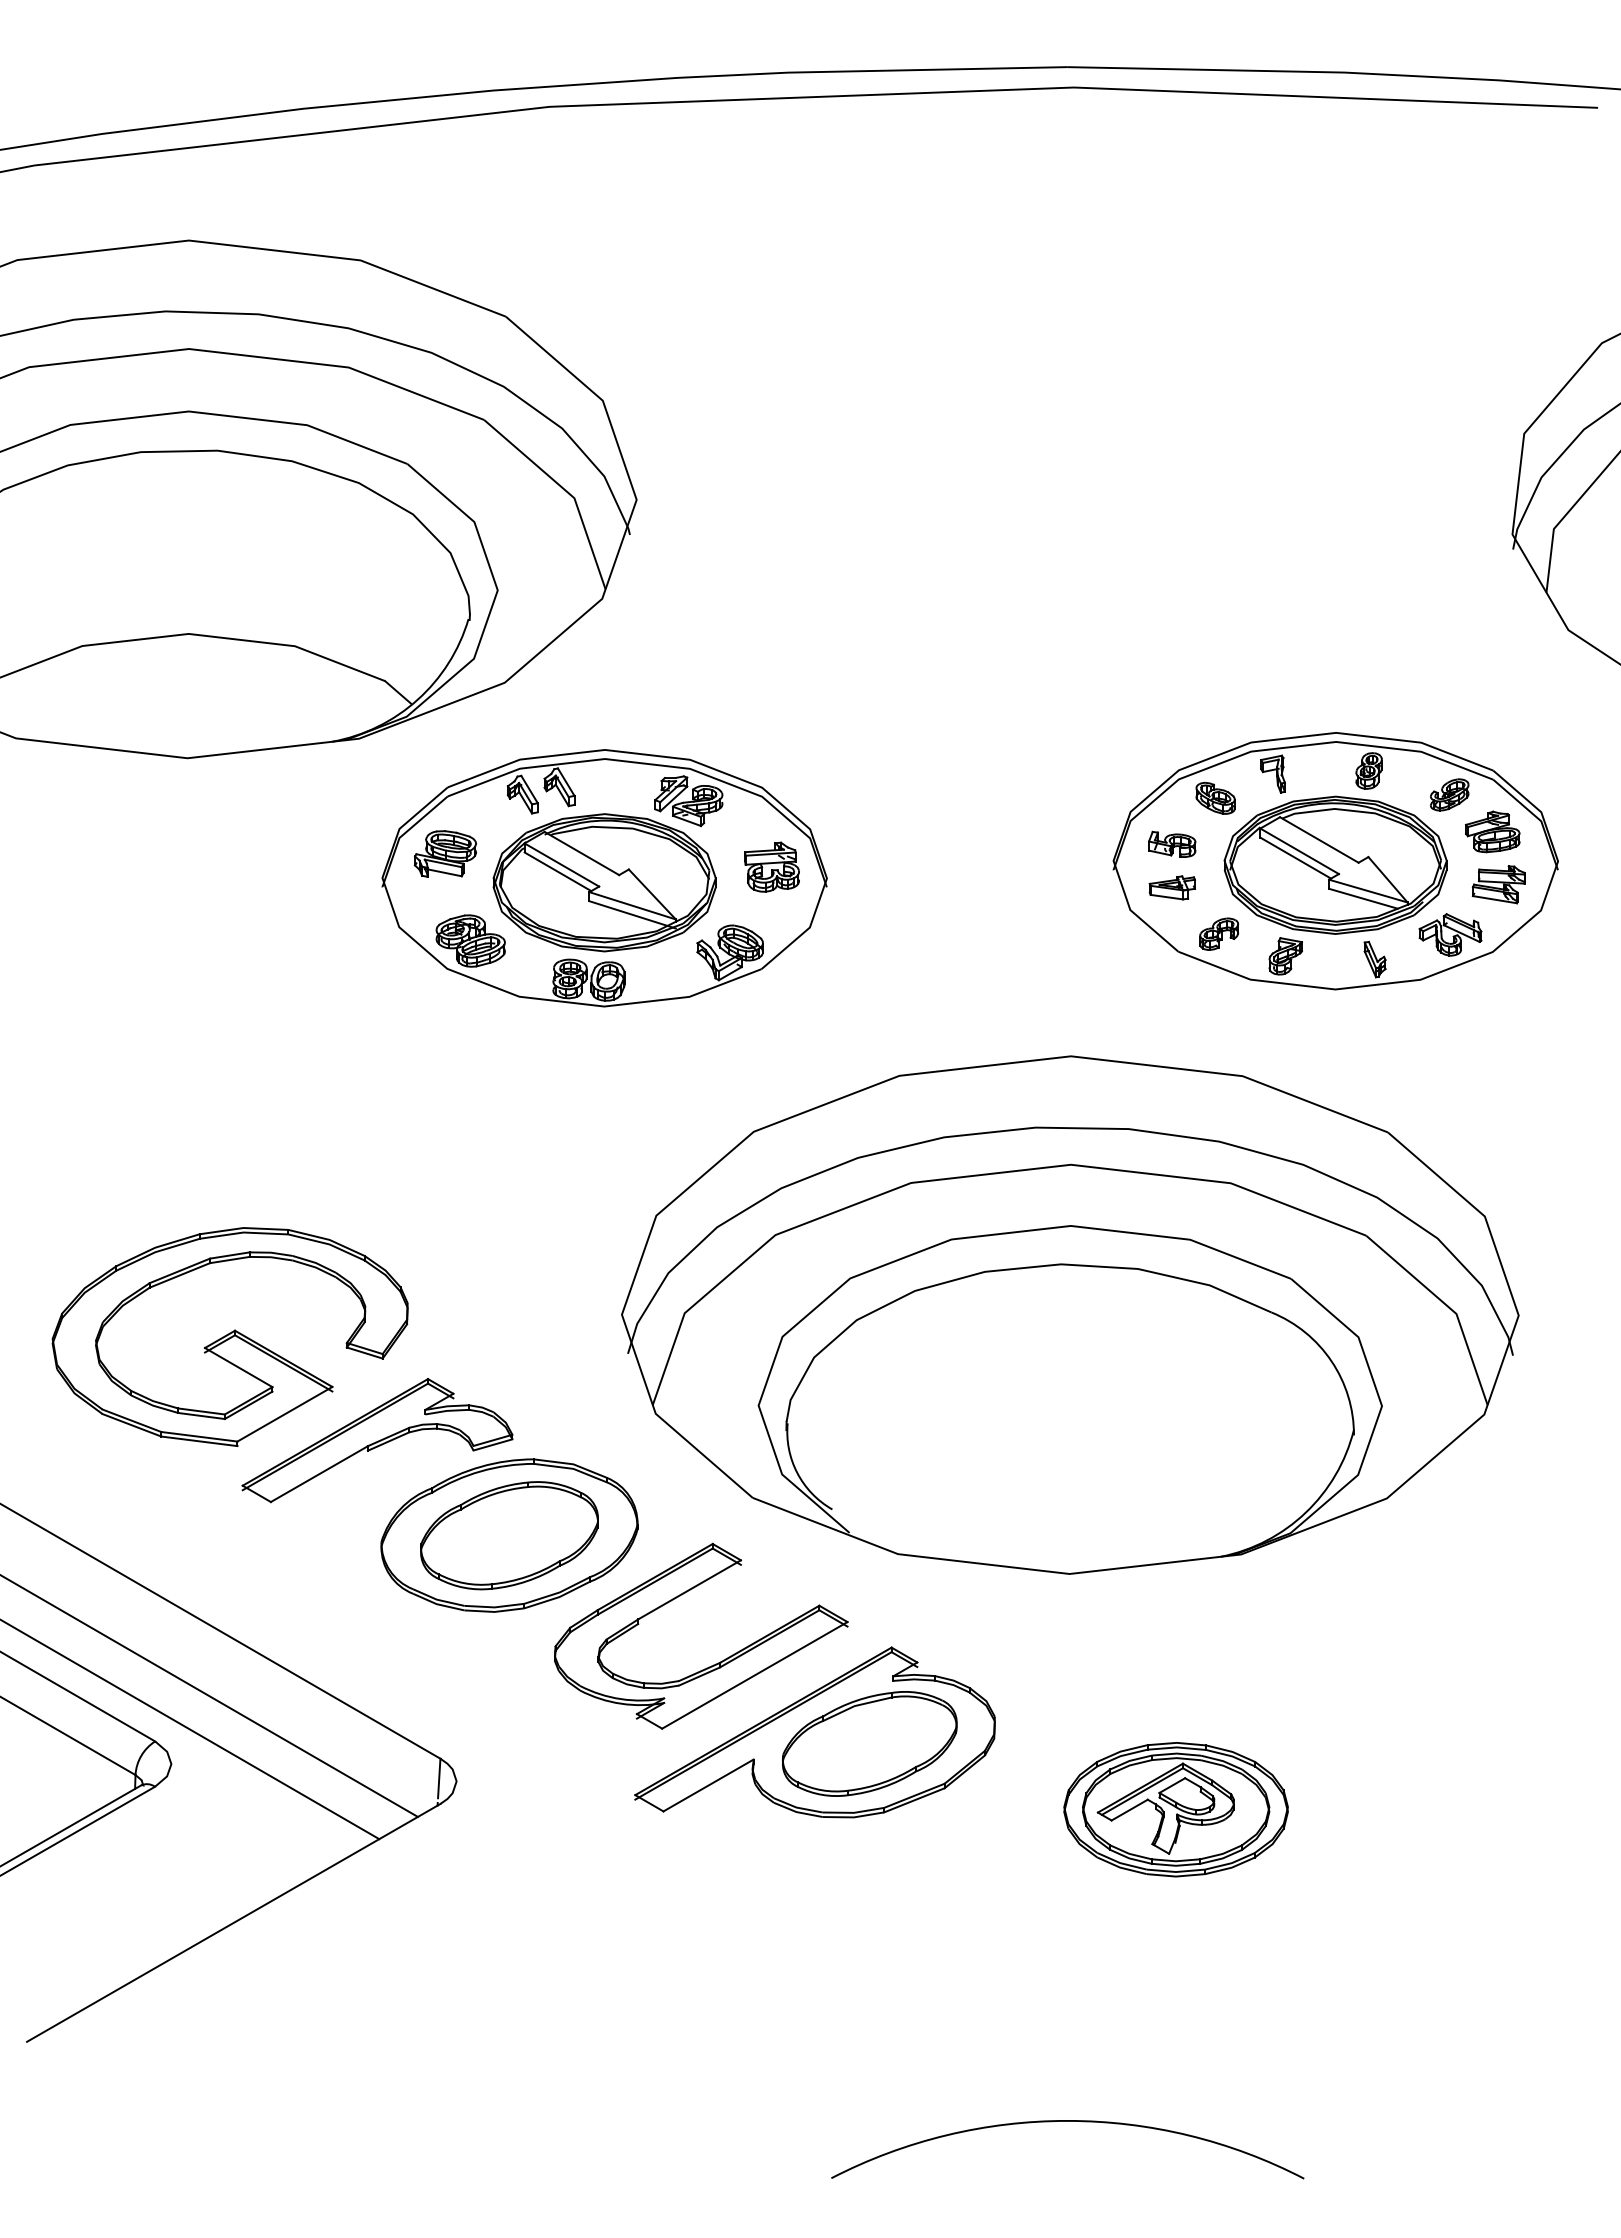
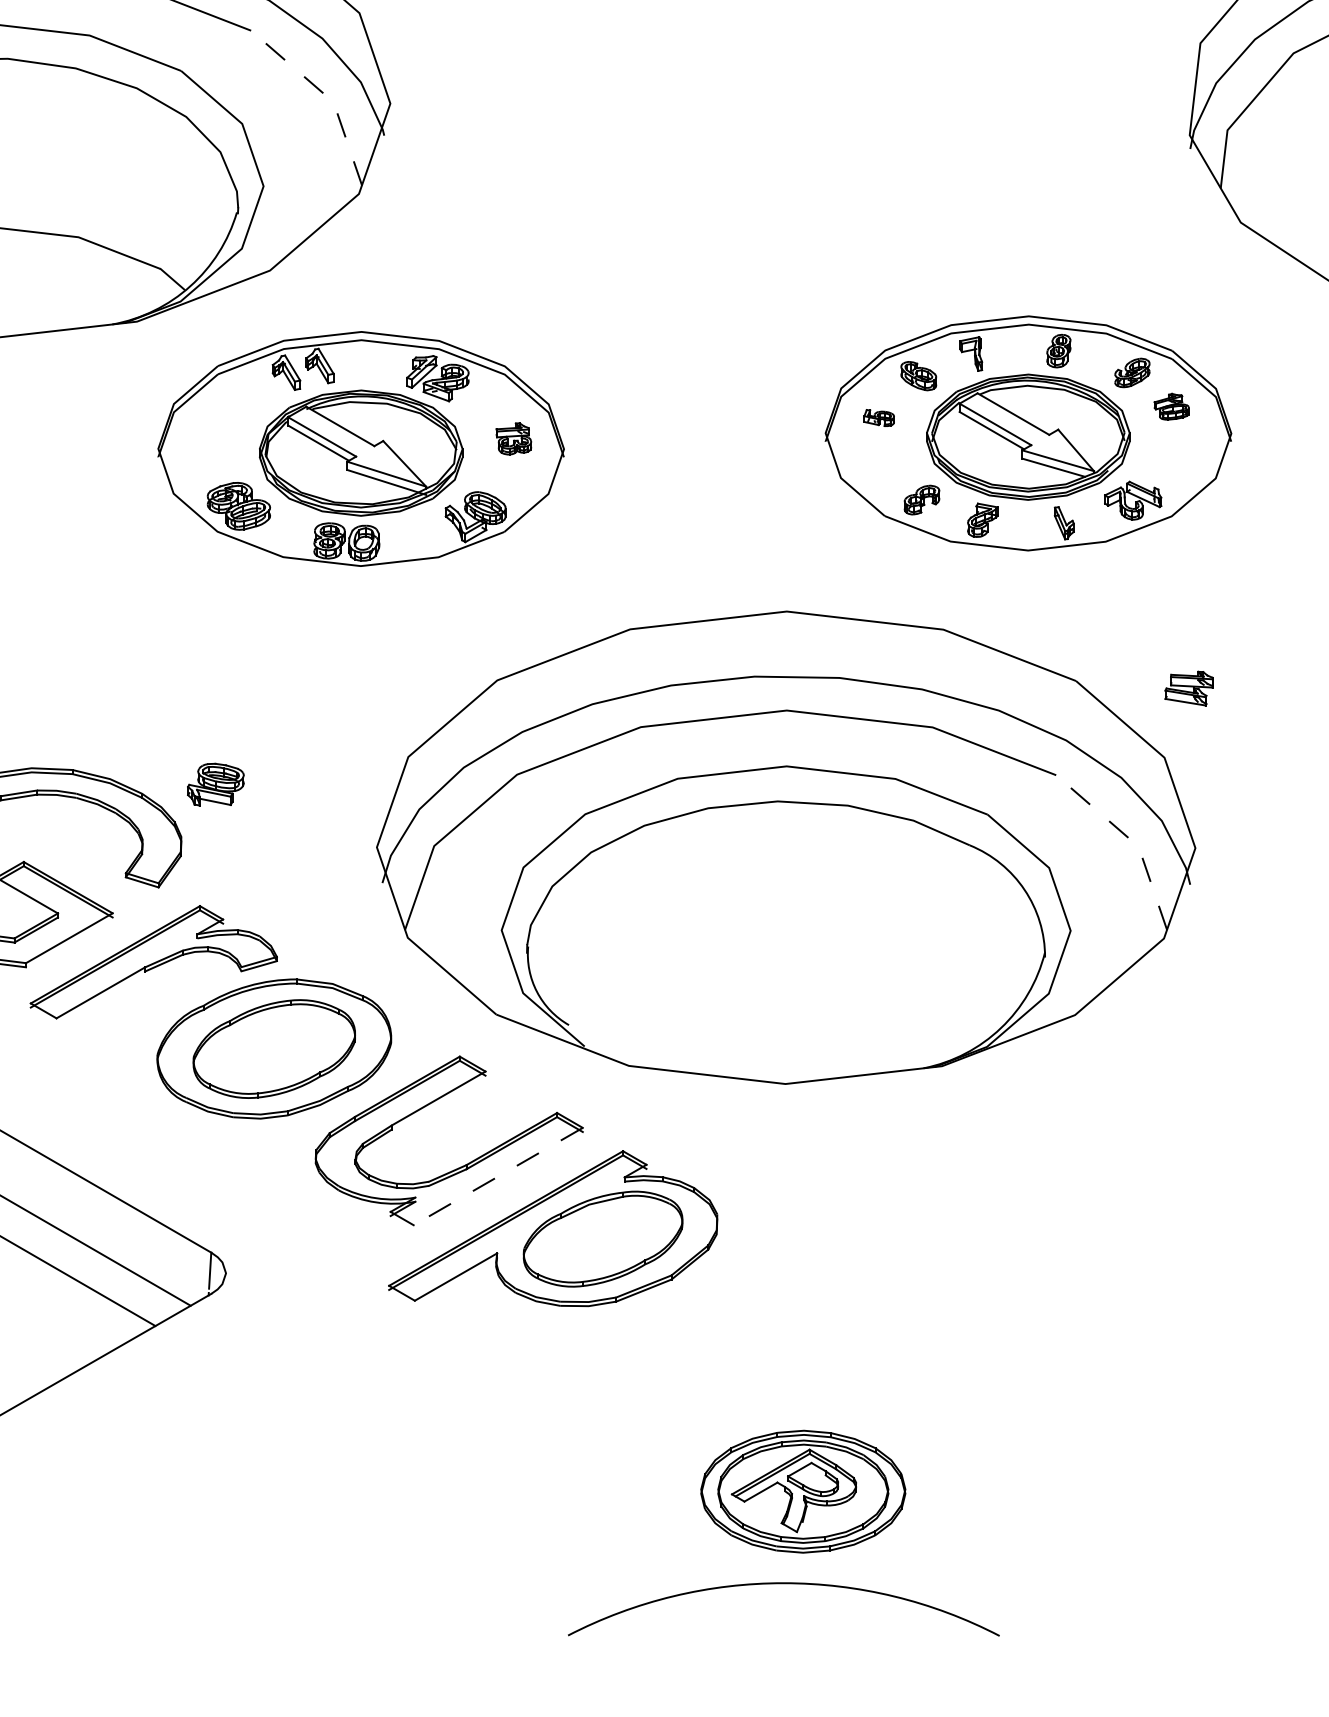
line: (566, 491) -> (326, 96), solid -> dashed
part: (1492, 831) -> (1171, 406), size x0.7
part: (1172, 843) -> (879, 417), size x0.7
part: (444, 853) -> (214, 784), moved
part: (771, 866) -> (513, 438), size x0.7
part: (1498, 884) -> (1188, 688), moved
part: (1171, 887) -> (878, 457), removed
line: (1448, 1306) -> (1131, 839), solid -> dashed
line: (754, 1675) -> (497, 1176), solid -> dashed
part: (1175, 1809) -> (802, 1491), moved

